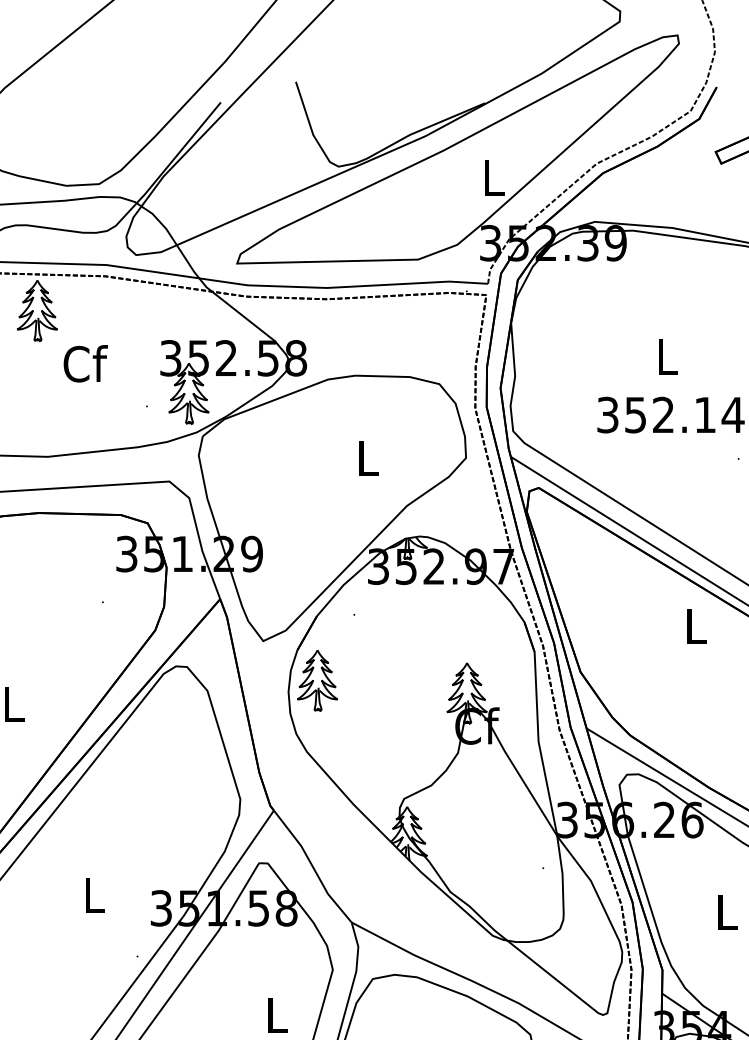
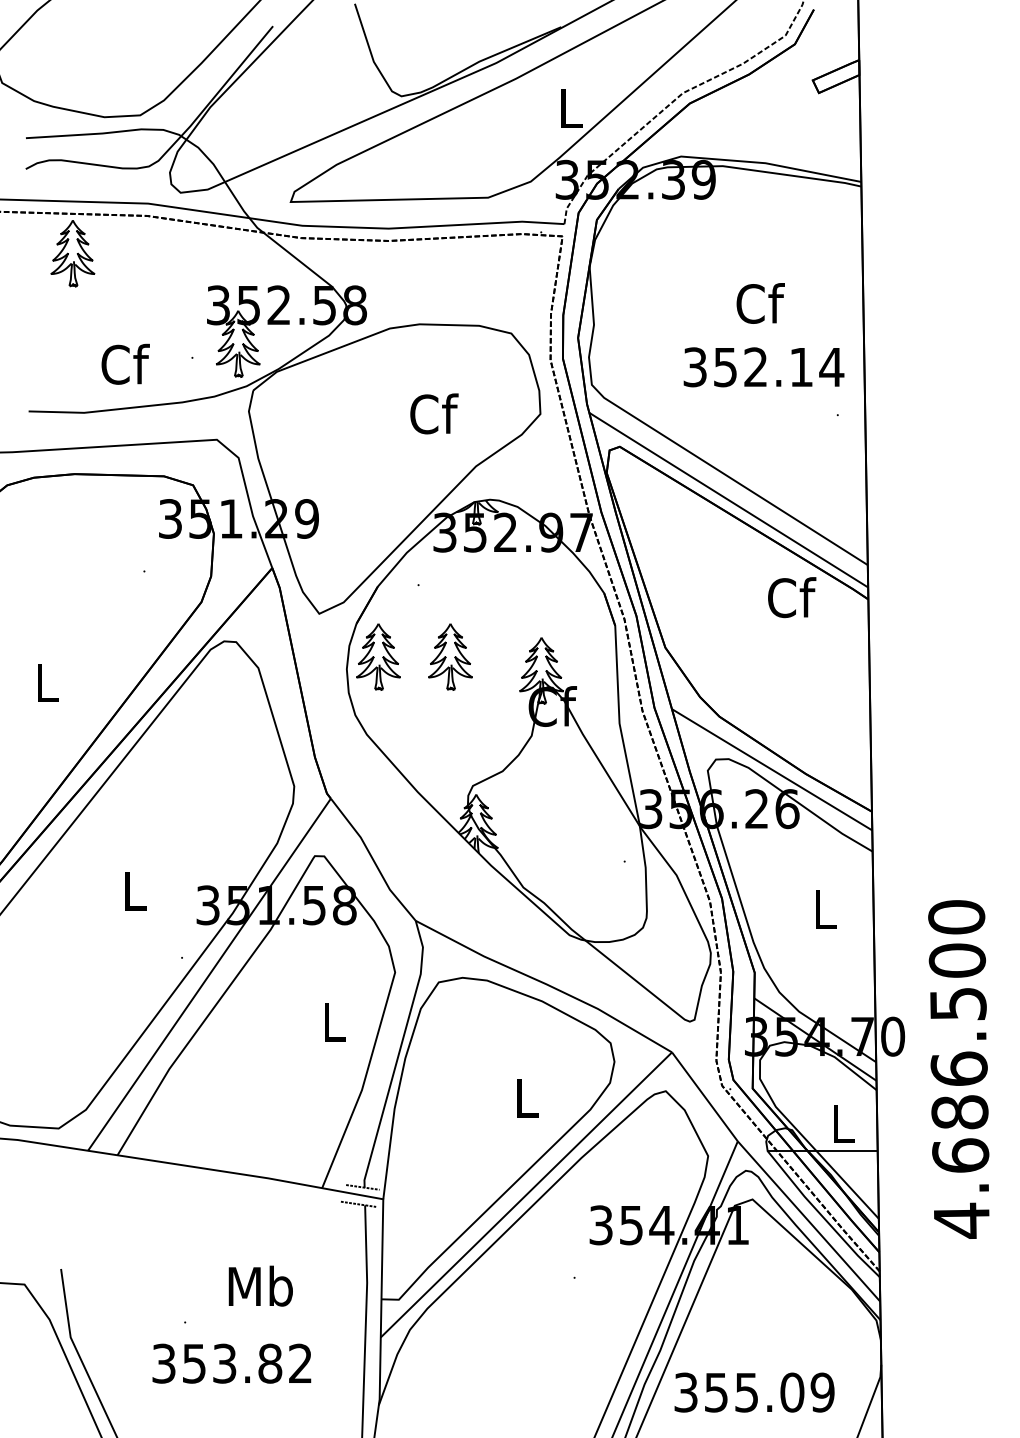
text: (667, 356) -> (760, 303), L -> Cf
text: (85, 363) -> (125, 363), moved
text: (368, 457) -> (434, 413), L -> Cf
text: (697, 626) -> (792, 597), L -> Cf
part: (383, 680) -> (450, 656), added

